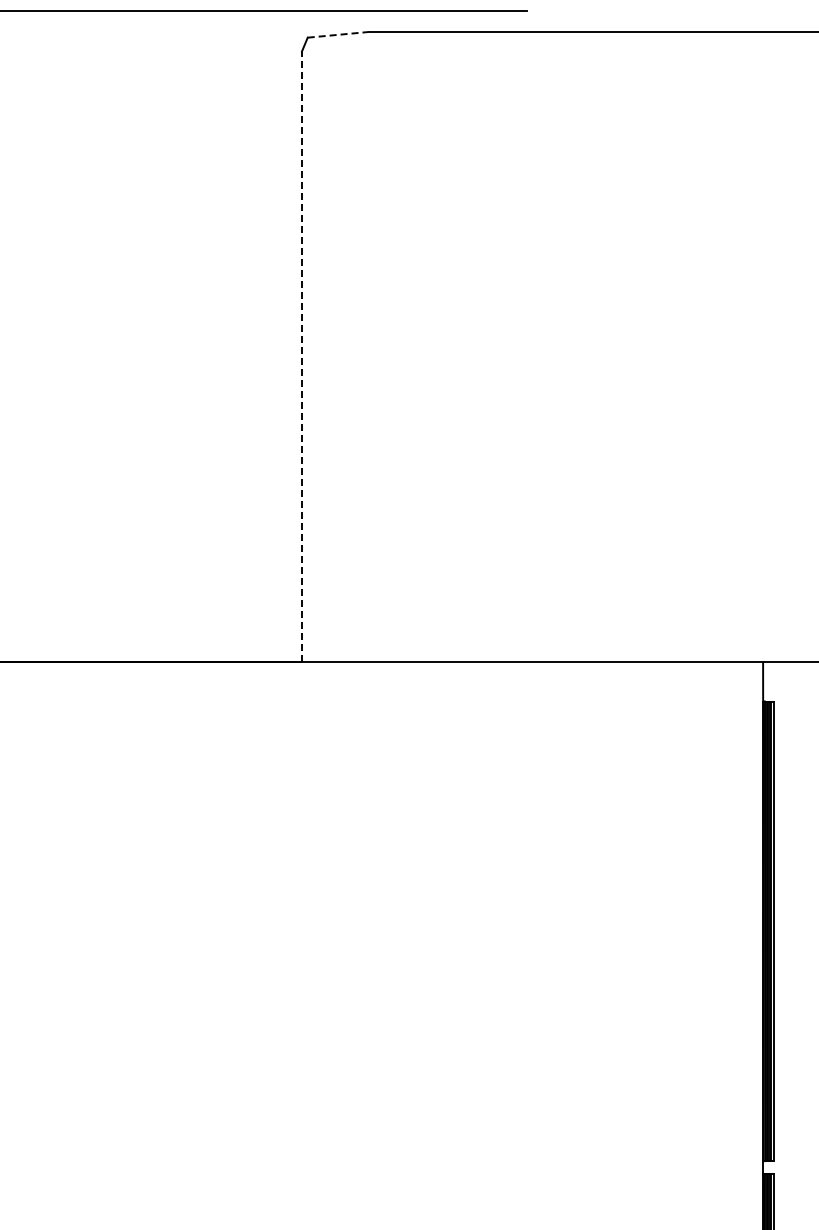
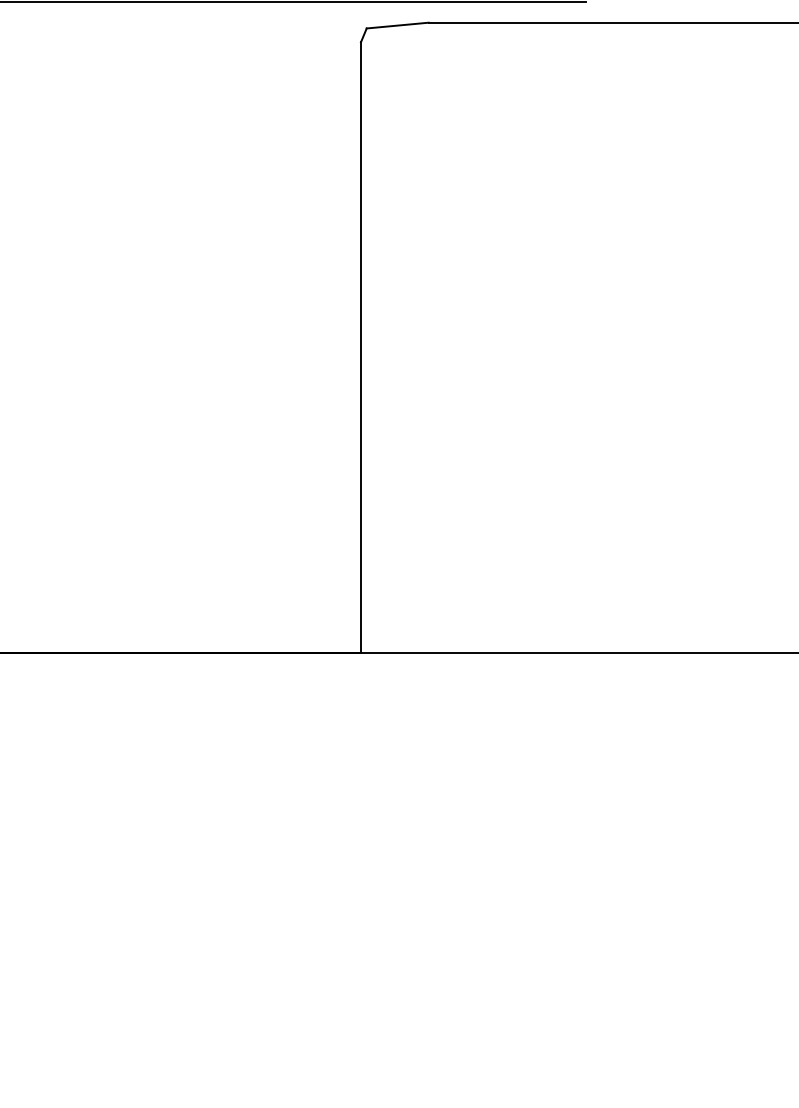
line: (339, 34) -> (398, 25), dashed -> solid
line: (301, 356) -> (360, 347), dashed -> solid

